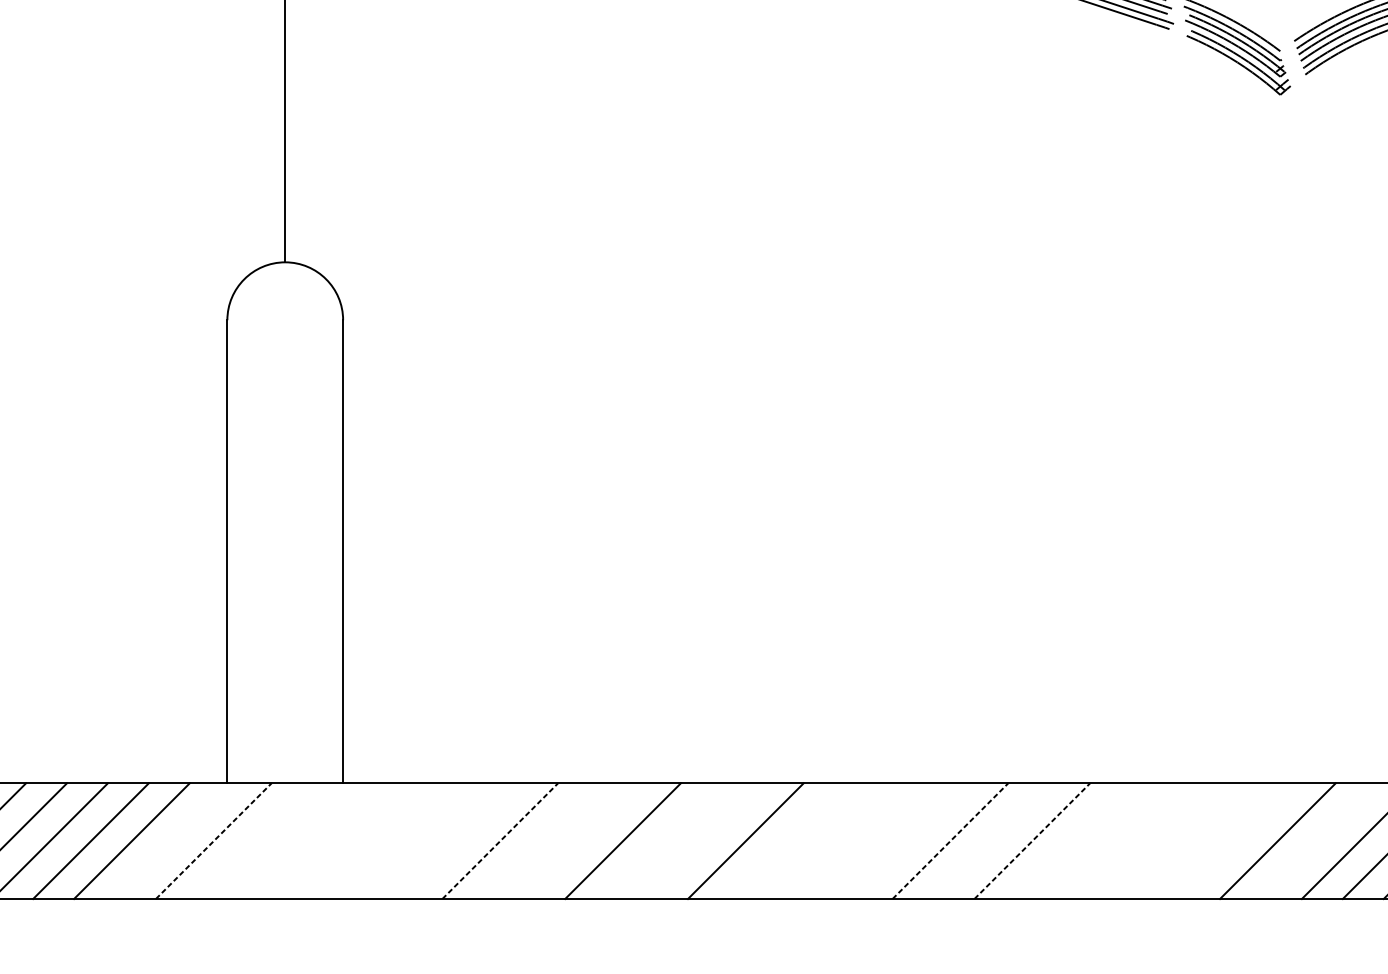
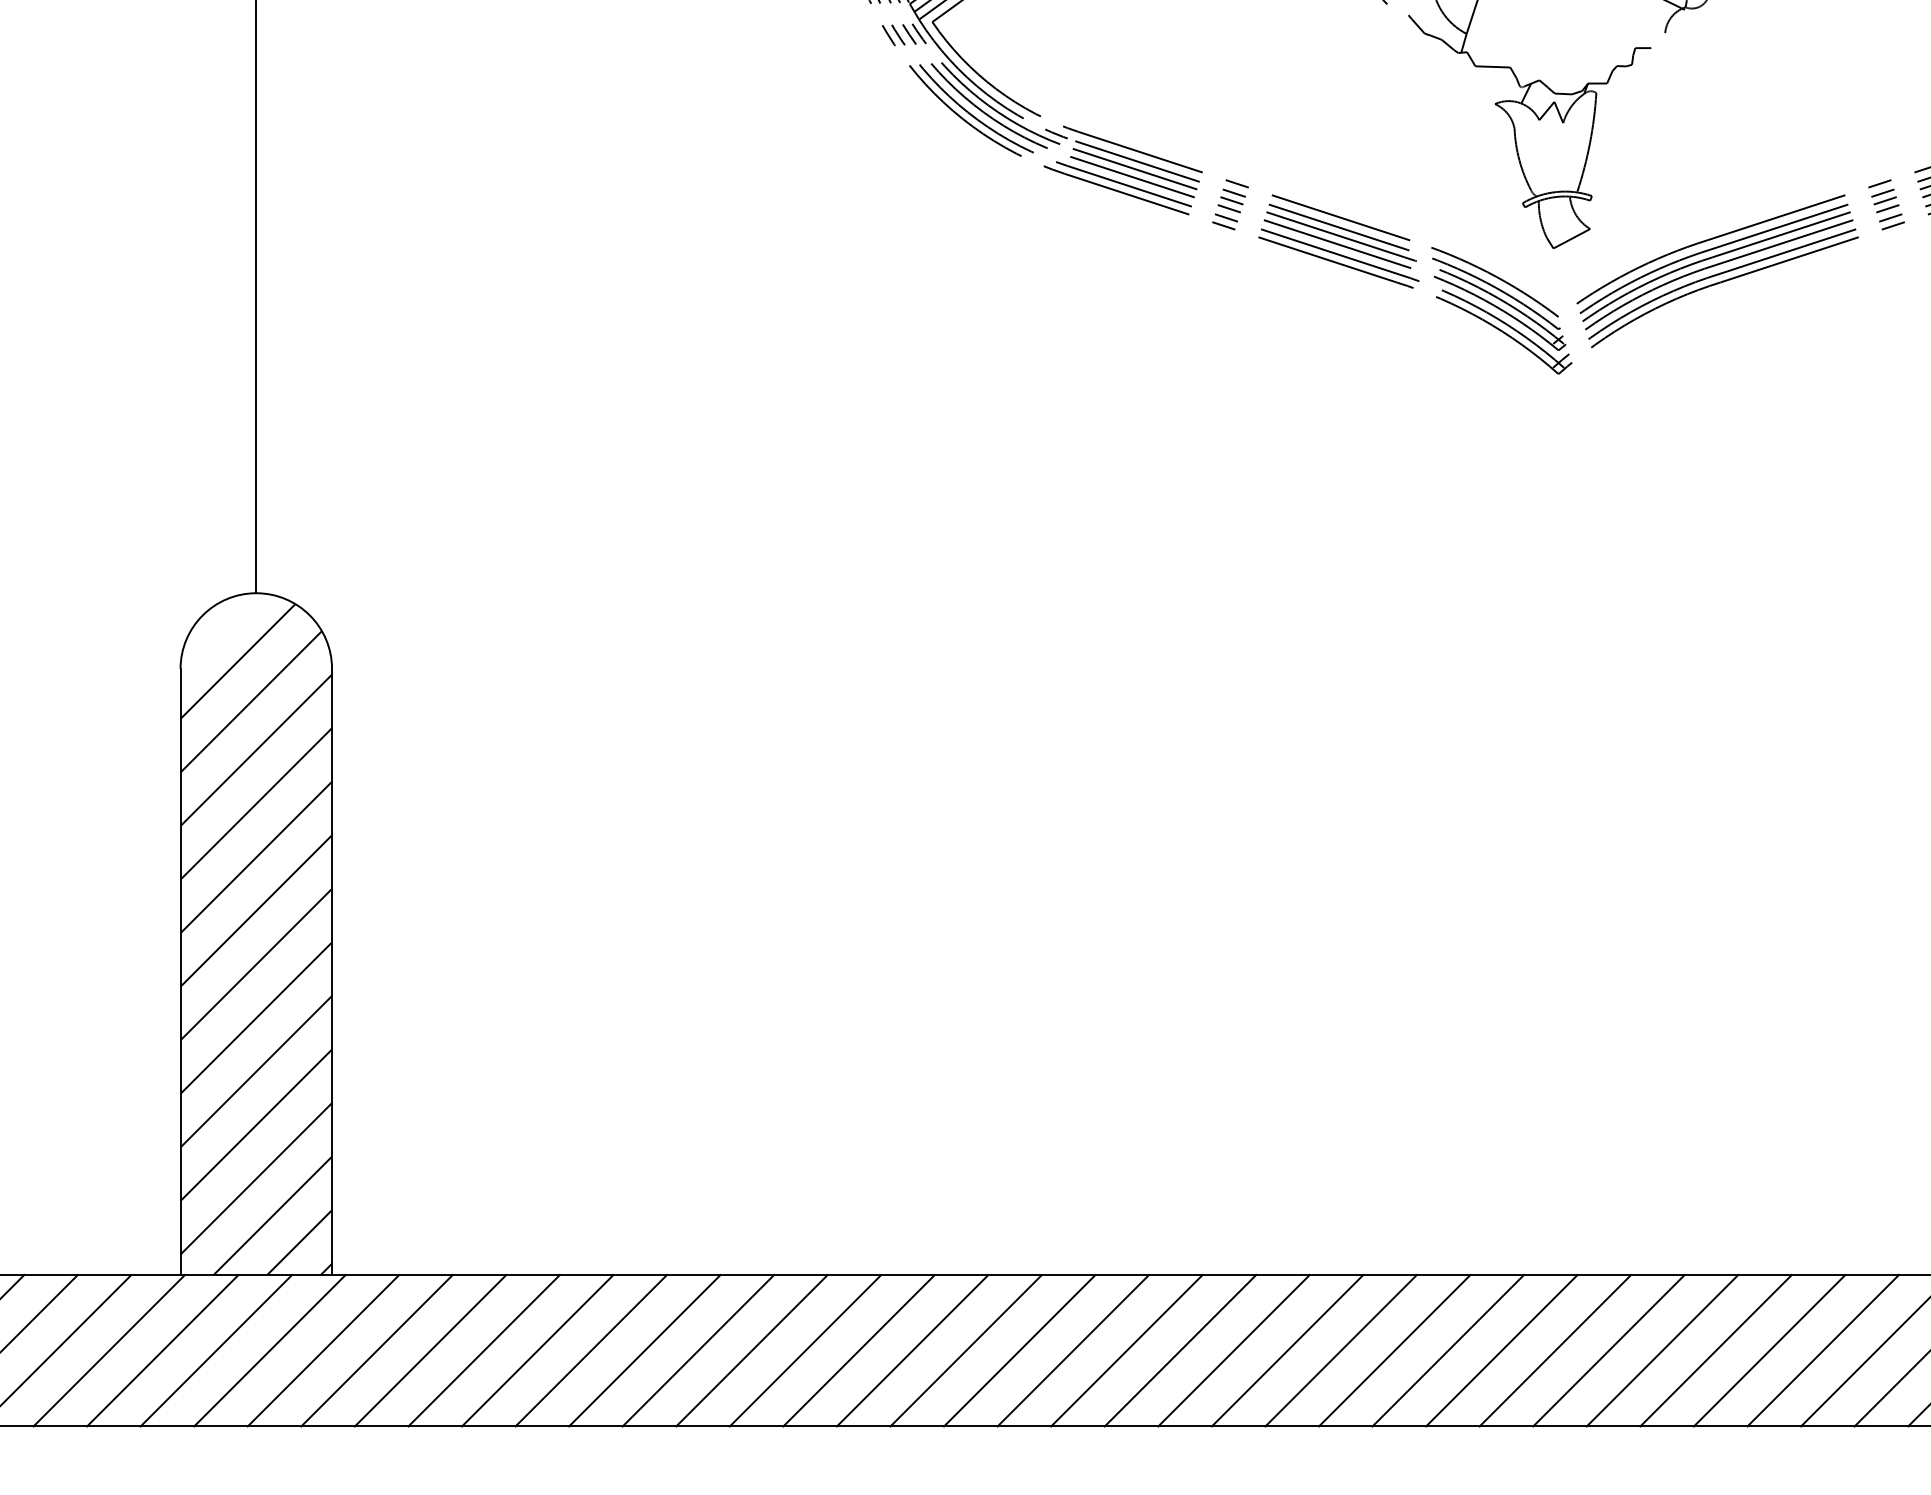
hatch: (285, 526) -> (256, 939), added
line: (173, 840) -> (109, 1350), added
line: (214, 840) -> (163, 1350), dashed -> solid
line: (254, 840) -> (216, 1350), added
line: (295, 840) -> (269, 1350), added
line: (336, 840) -> (323, 1350), added
line: (377, 840) -> (376, 1350), added
line: (418, 840) -> (430, 1350), added
line: (458, 840) -> (483, 1350), added
line: (500, 840) -> (538, 1350), dashed -> solid
line: (541, 840) -> (591, 1350), added
line: (581, 840) -> (644, 1350), added
line: (663, 840) -> (751, 1350), added
line: (704, 840) -> (805, 1350), added
line: (786, 840) -> (912, 1350), added
line: (827, 840) -> (965, 1350), added
line: (868, 840) -> (1019, 1350), added
line: (909, 840) -> (1073, 1350), added
line: (950, 840) -> (1127, 1350), dashed -> solid
line: (991, 840) -> (1180, 1350), added
line: (1032, 840) -> (1234, 1350), dashed -> solid
line: (1073, 840) -> (1287, 1350), added
line: (1113, 840) -> (1340, 1350), added
line: (1154, 840) -> (1394, 1350), added
line: (1196, 840) -> (1448, 1350), added
line: (1236, 840) -> (1501, 1350), added
line: (1318, 840) -> (1608, 1350), added

